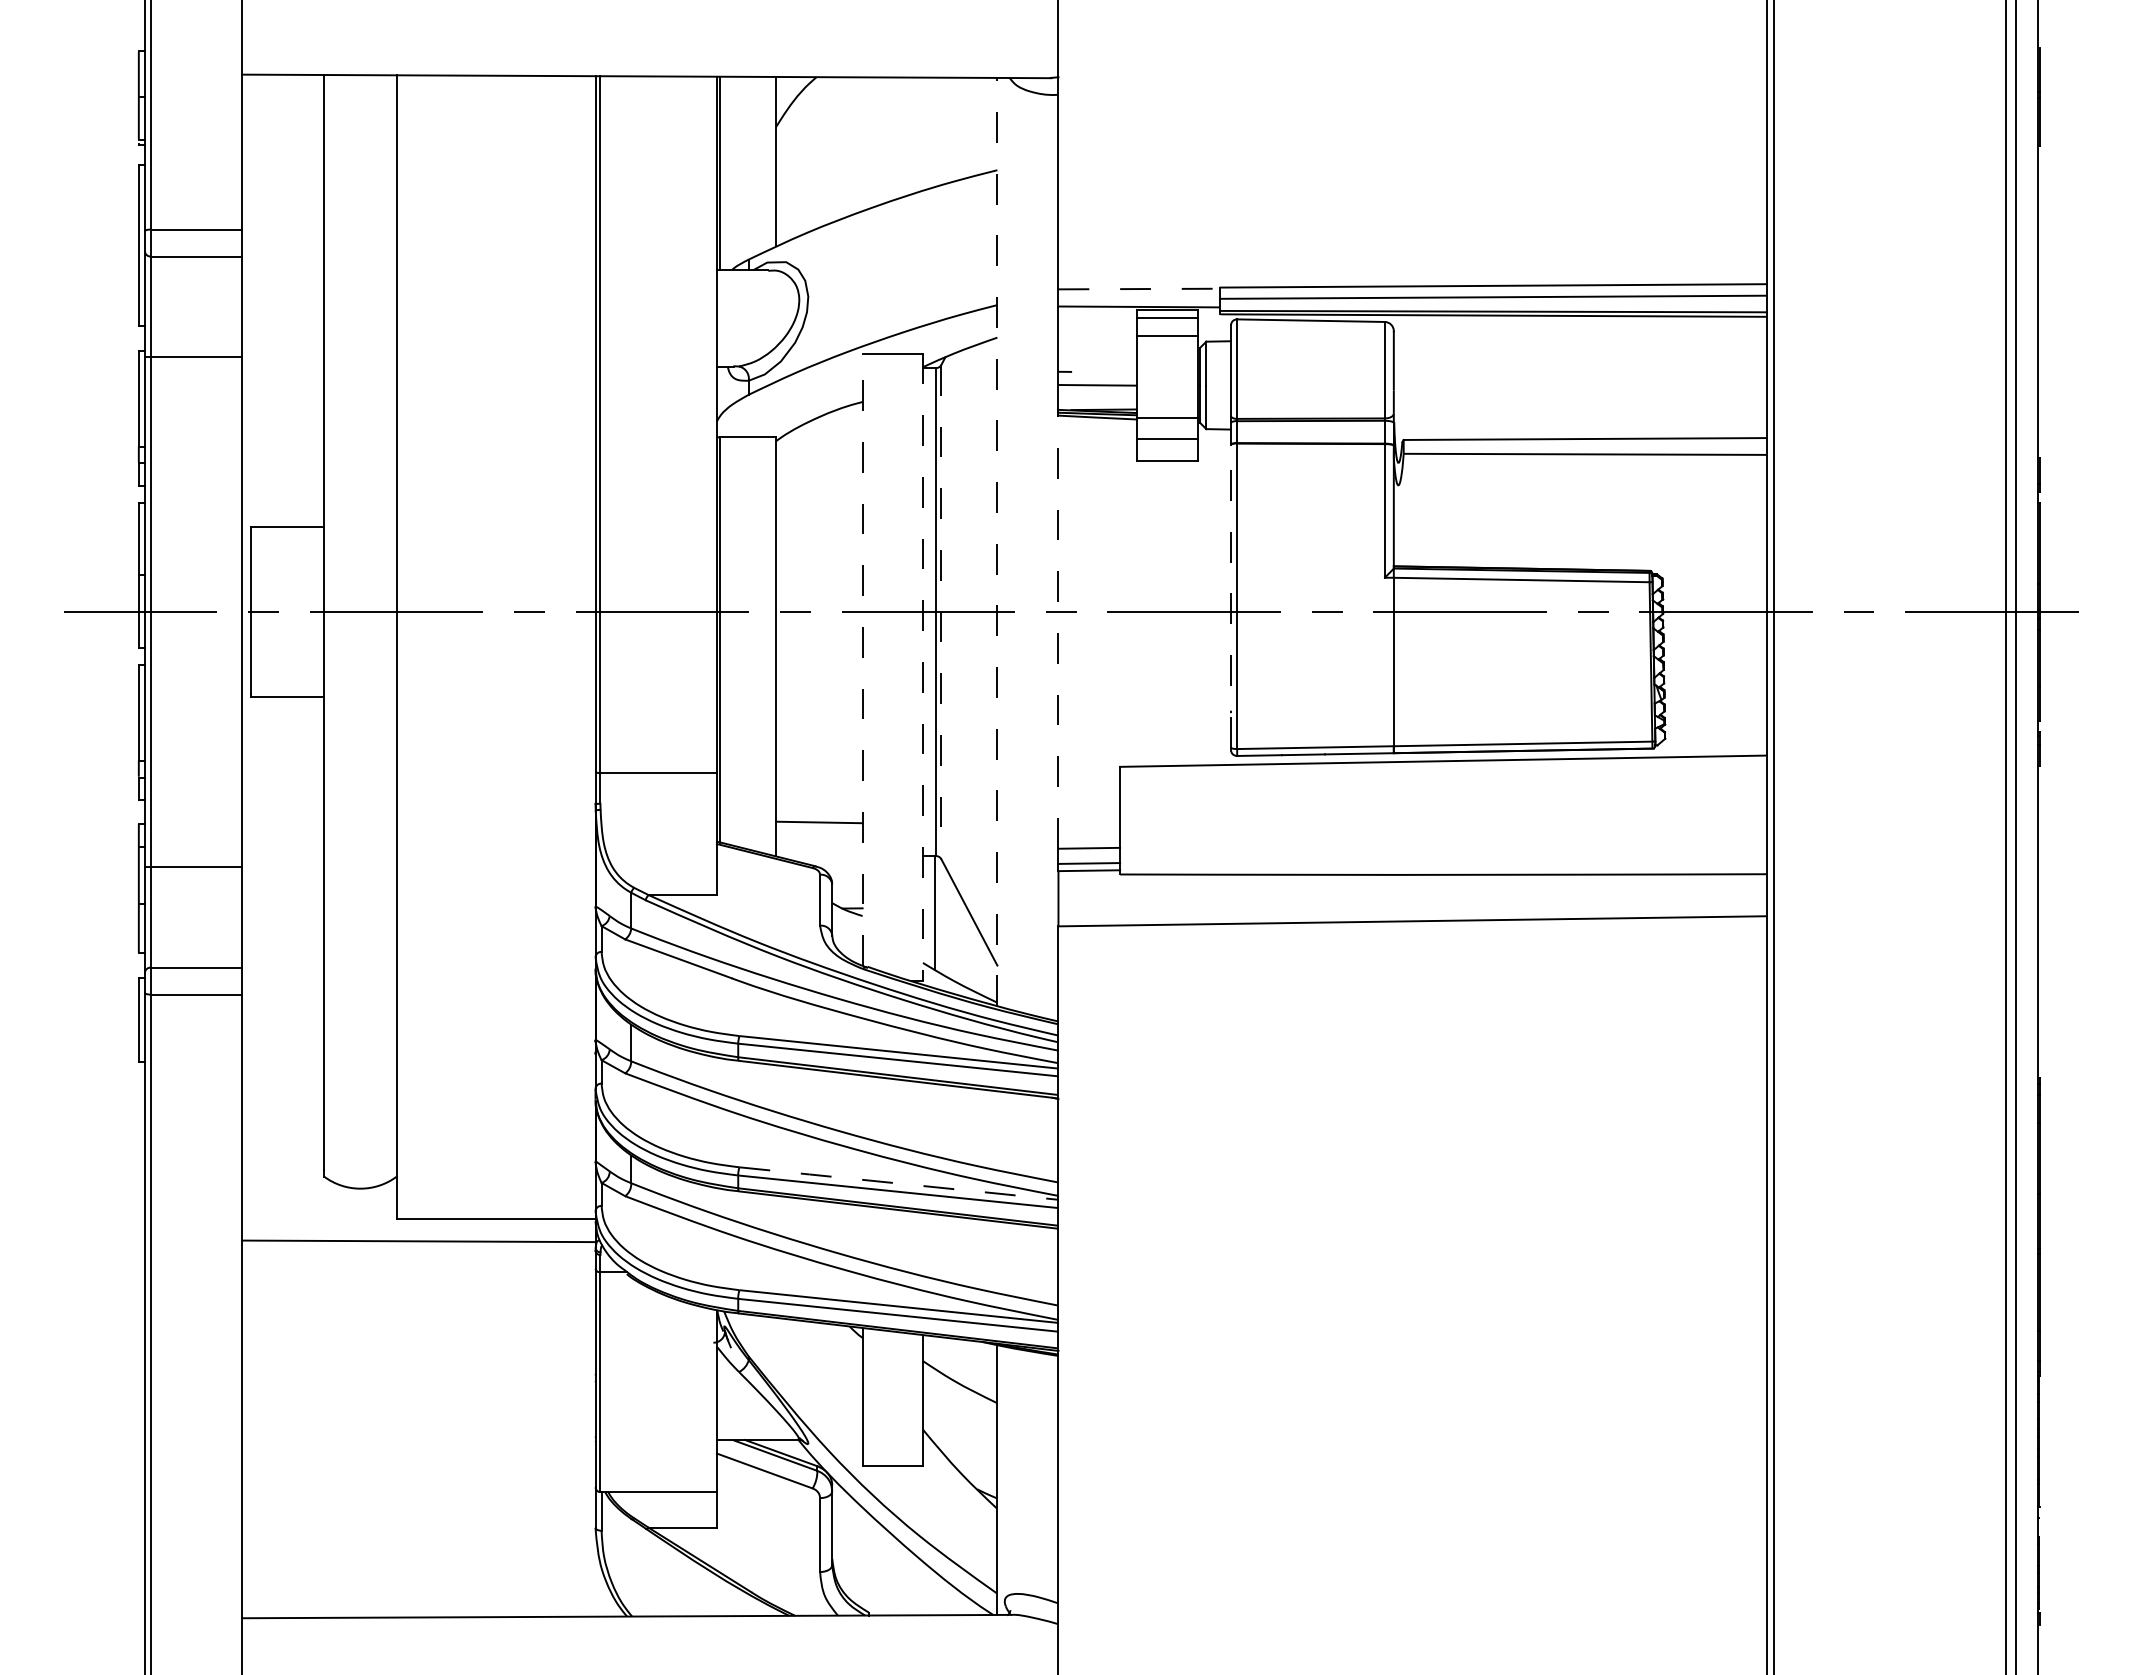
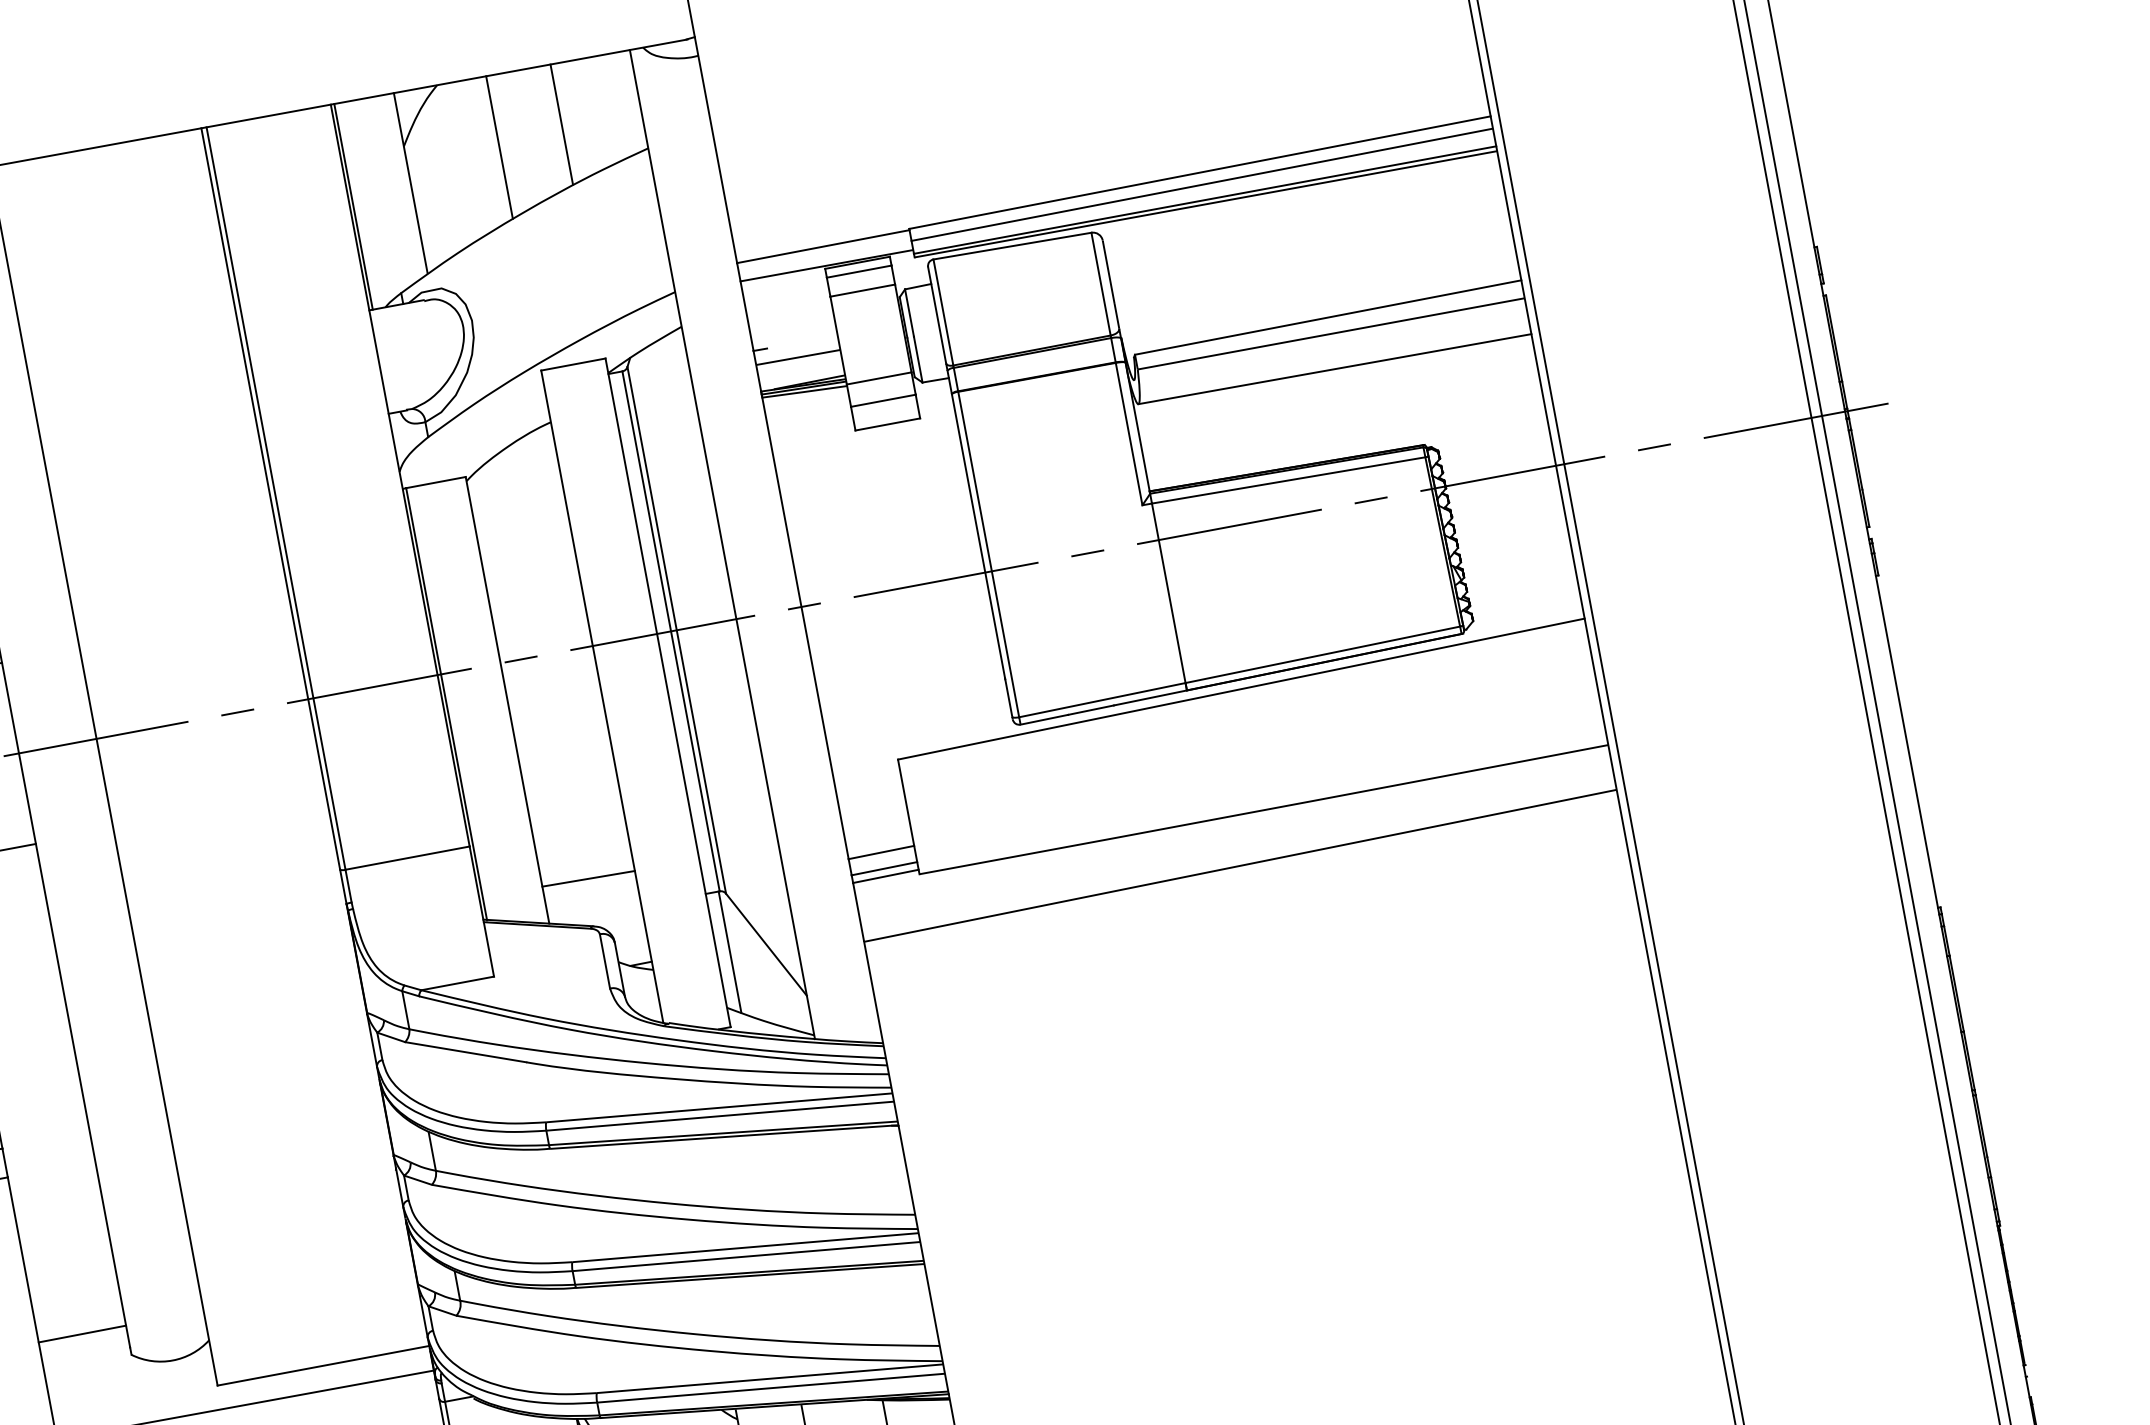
line: (922, 133) -> (561, 124), added
line: (862, 144) -> (499, 147), added
line: (1139, 289) -> (823, 247), dashed -> solid
line: (1582, 486) -> (1334, 368), added
line: (997, 541) -> (722, 543), dashed -> solid
line: (1230, 596) -> (981, 556), dashed -> solid
line: (941, 612) -> (676, 630), dashed -> solid
line: (1058, 630) -> (805, 626), dashed -> solid
line: (862, 659) -> (602, 696), dashed -> solid
line: (922, 667) -> (667, 693), dashed -> solid
line: (283, 1149) -> (82, 1334), added
line: (899, 1183) -> (746, 1247), dashed -> solid

